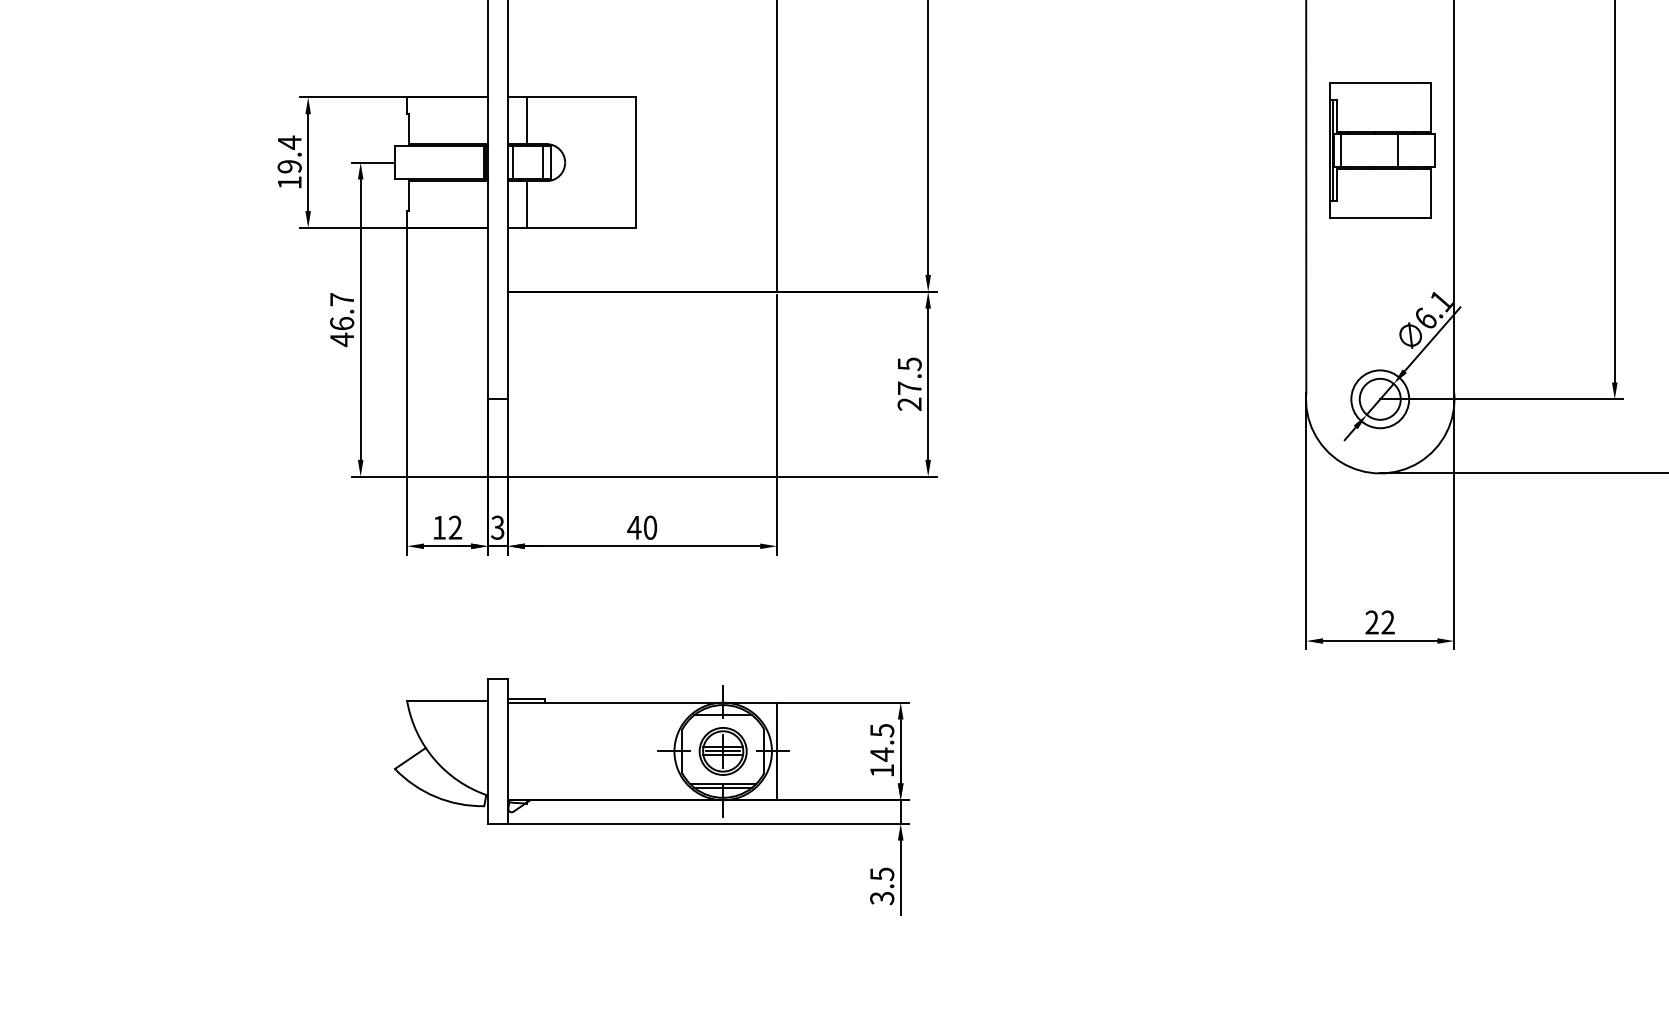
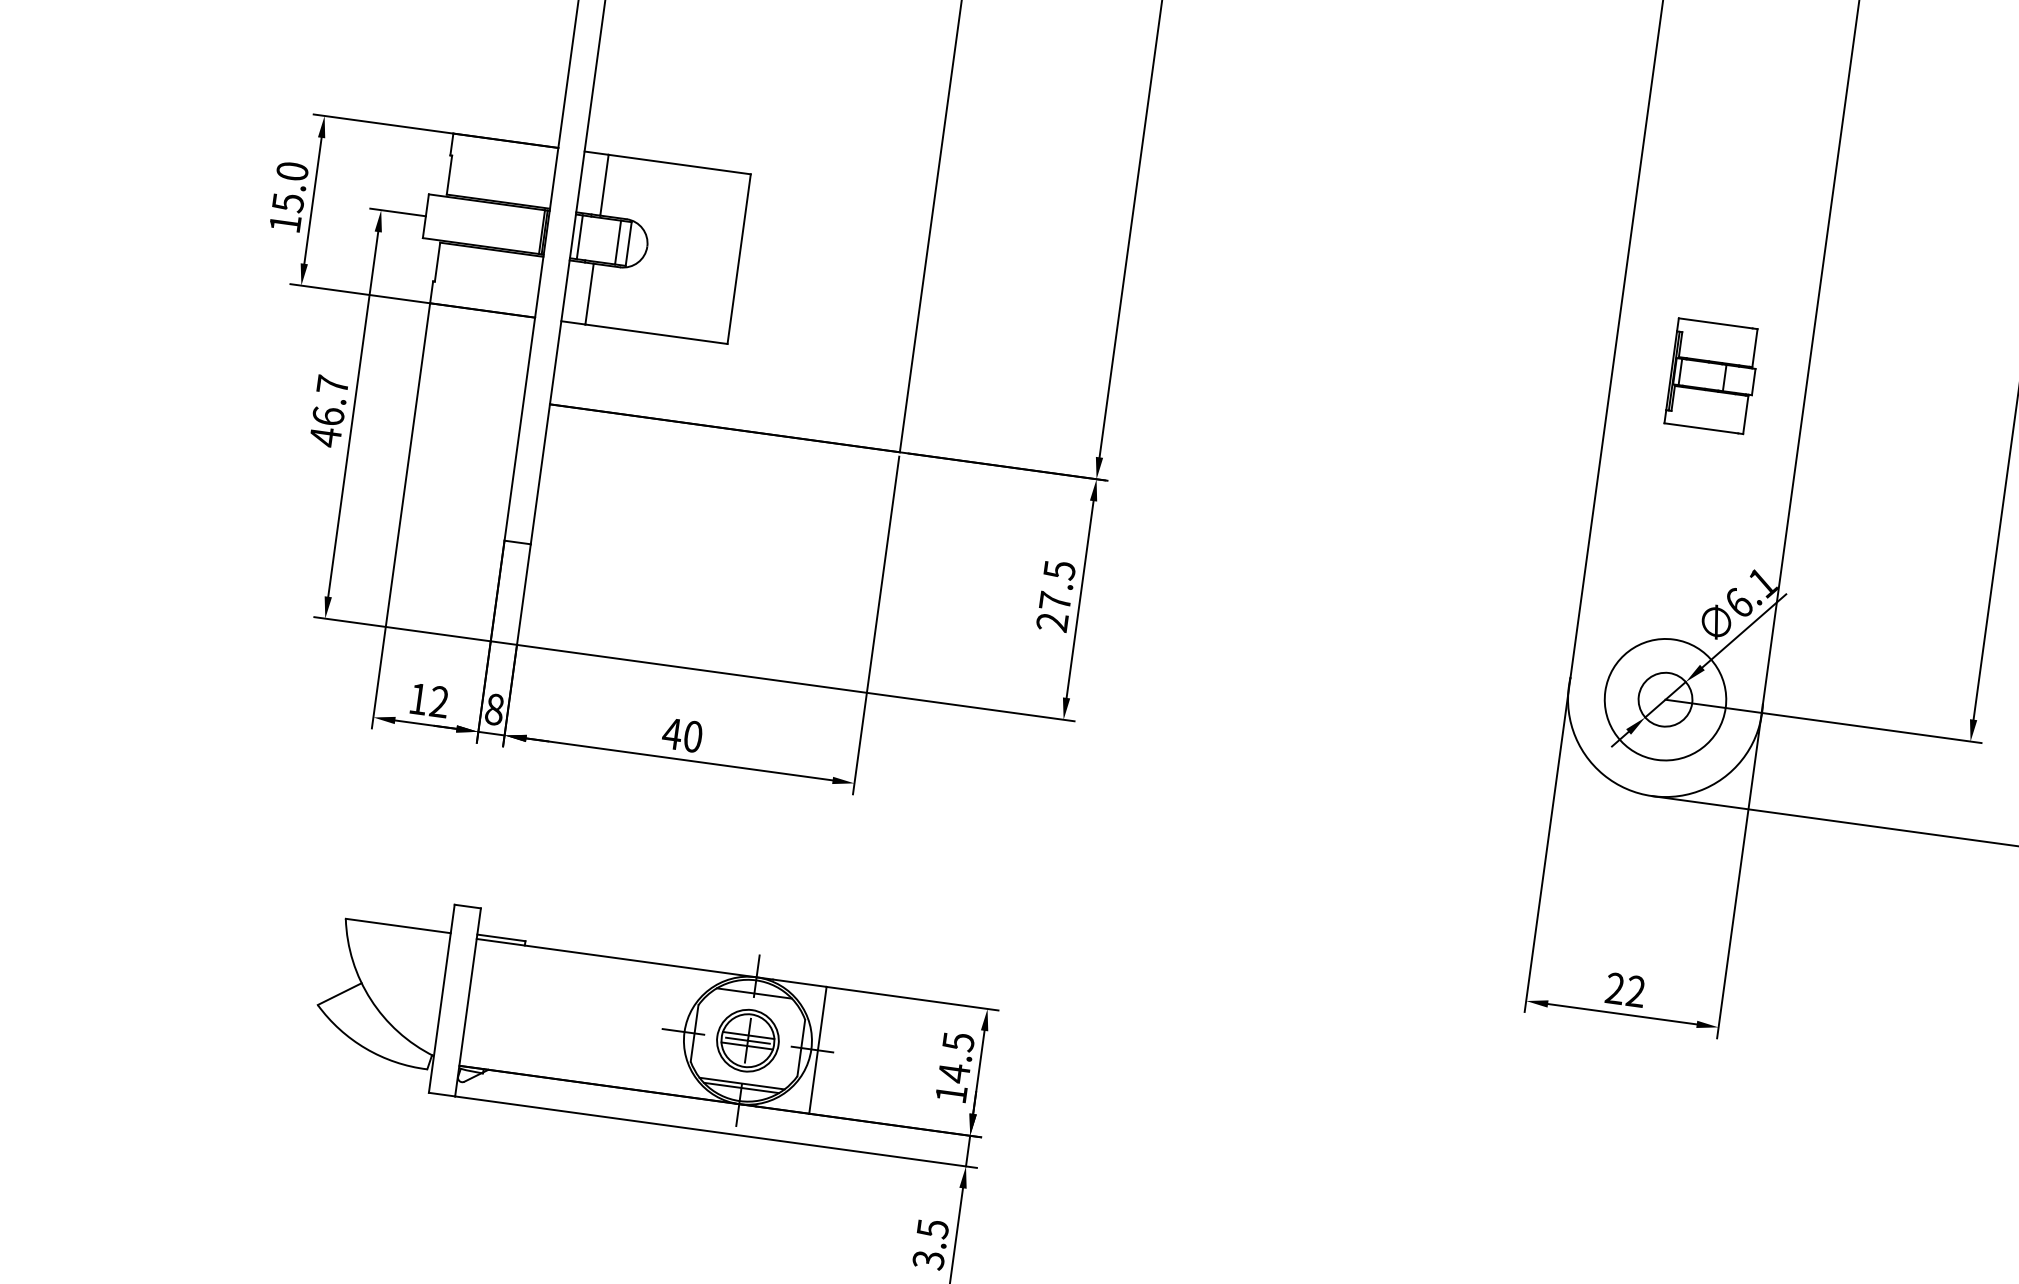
part: (1382, 150) -> (1712, 376), size x0.6
text: (289, 154) -> (290, 186), 19.4 -> 15.0
circle: (1380, 399) -> (1665, 699), size x1.6
text: (497, 527) -> (494, 709), 3 -> 8

